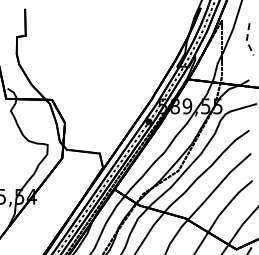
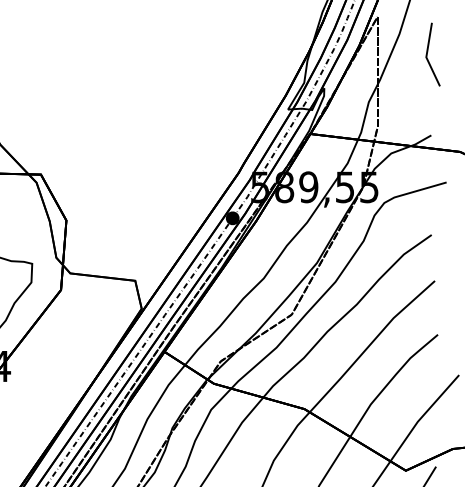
line: (246, 40) -> (425, 56), dashed -> solid

